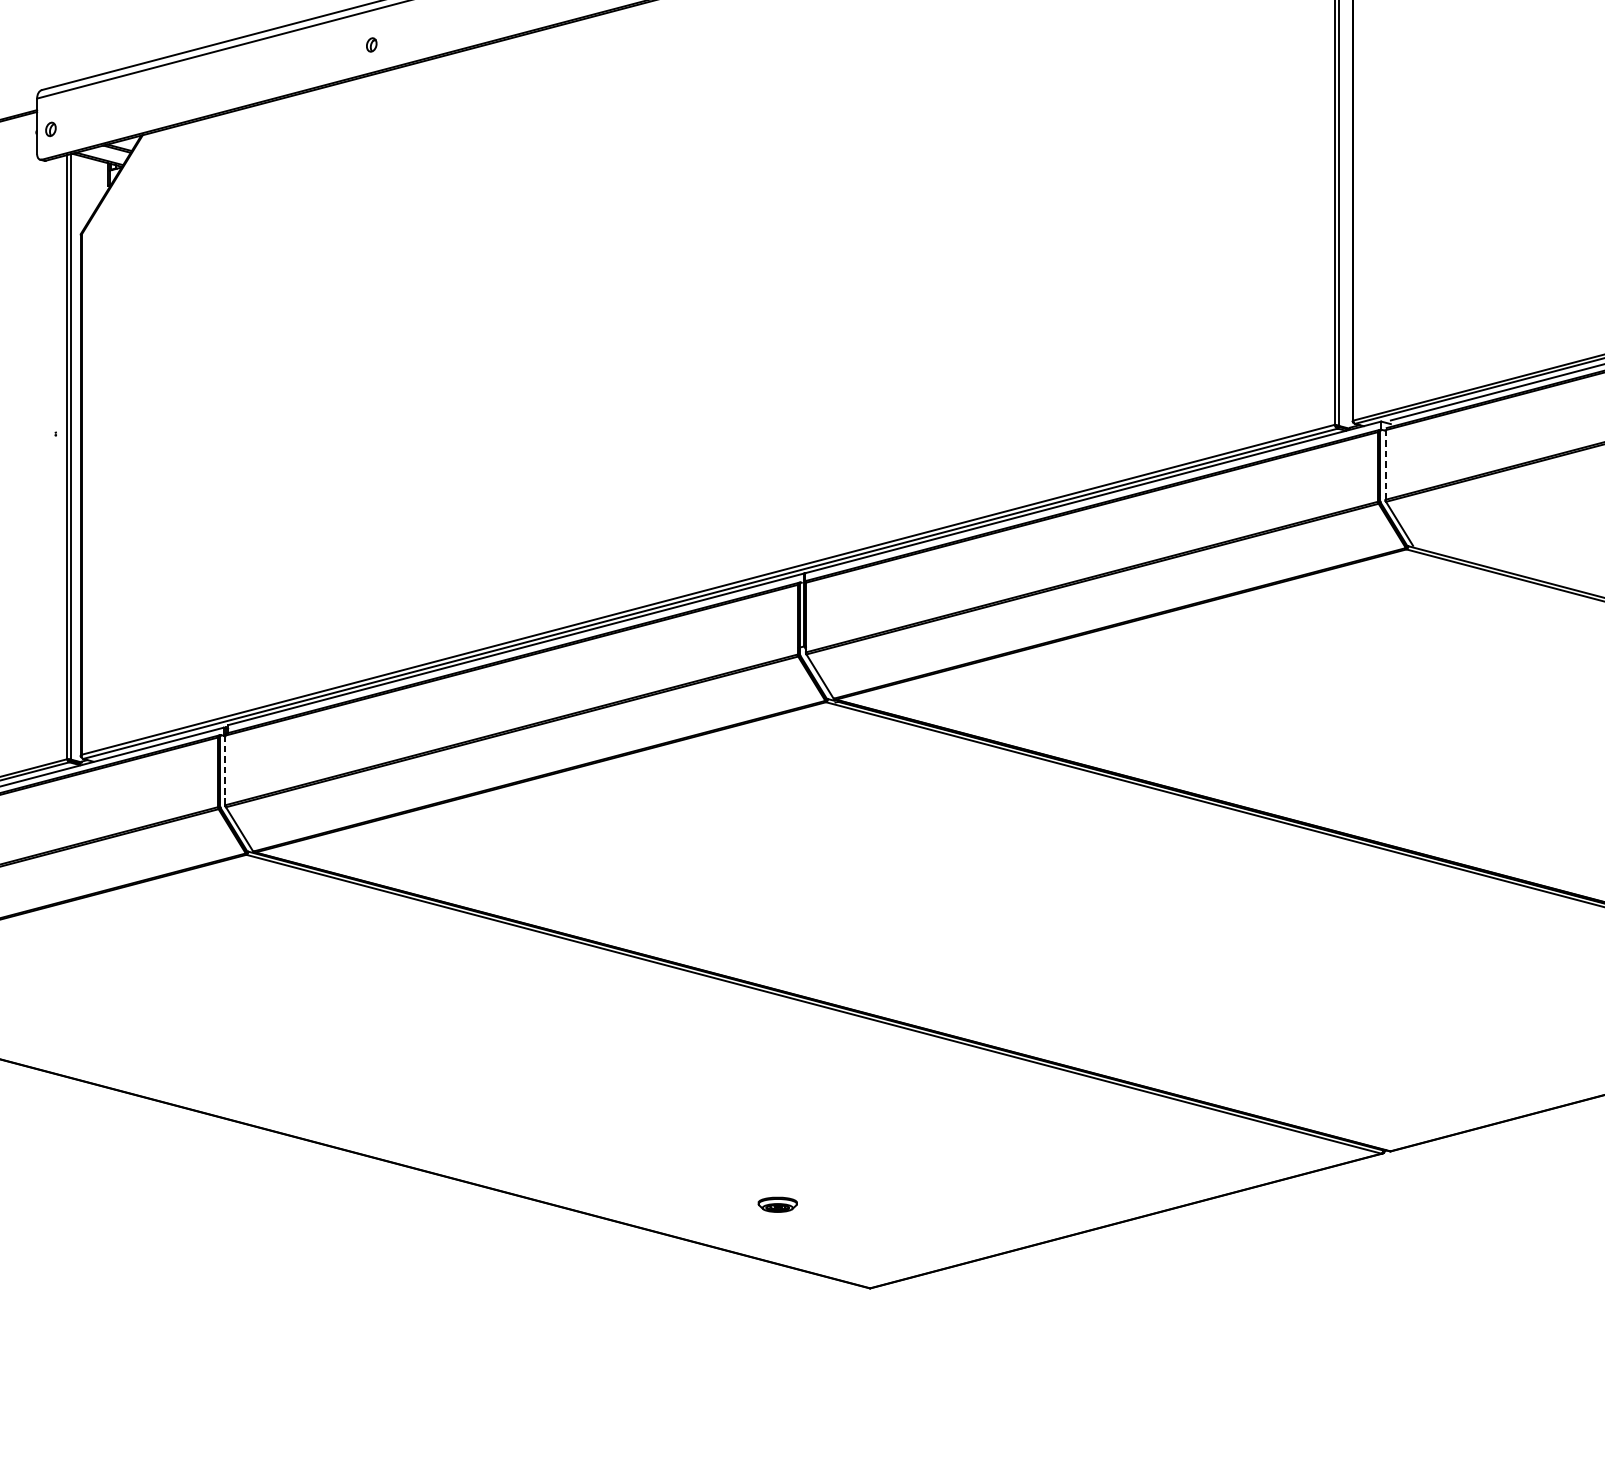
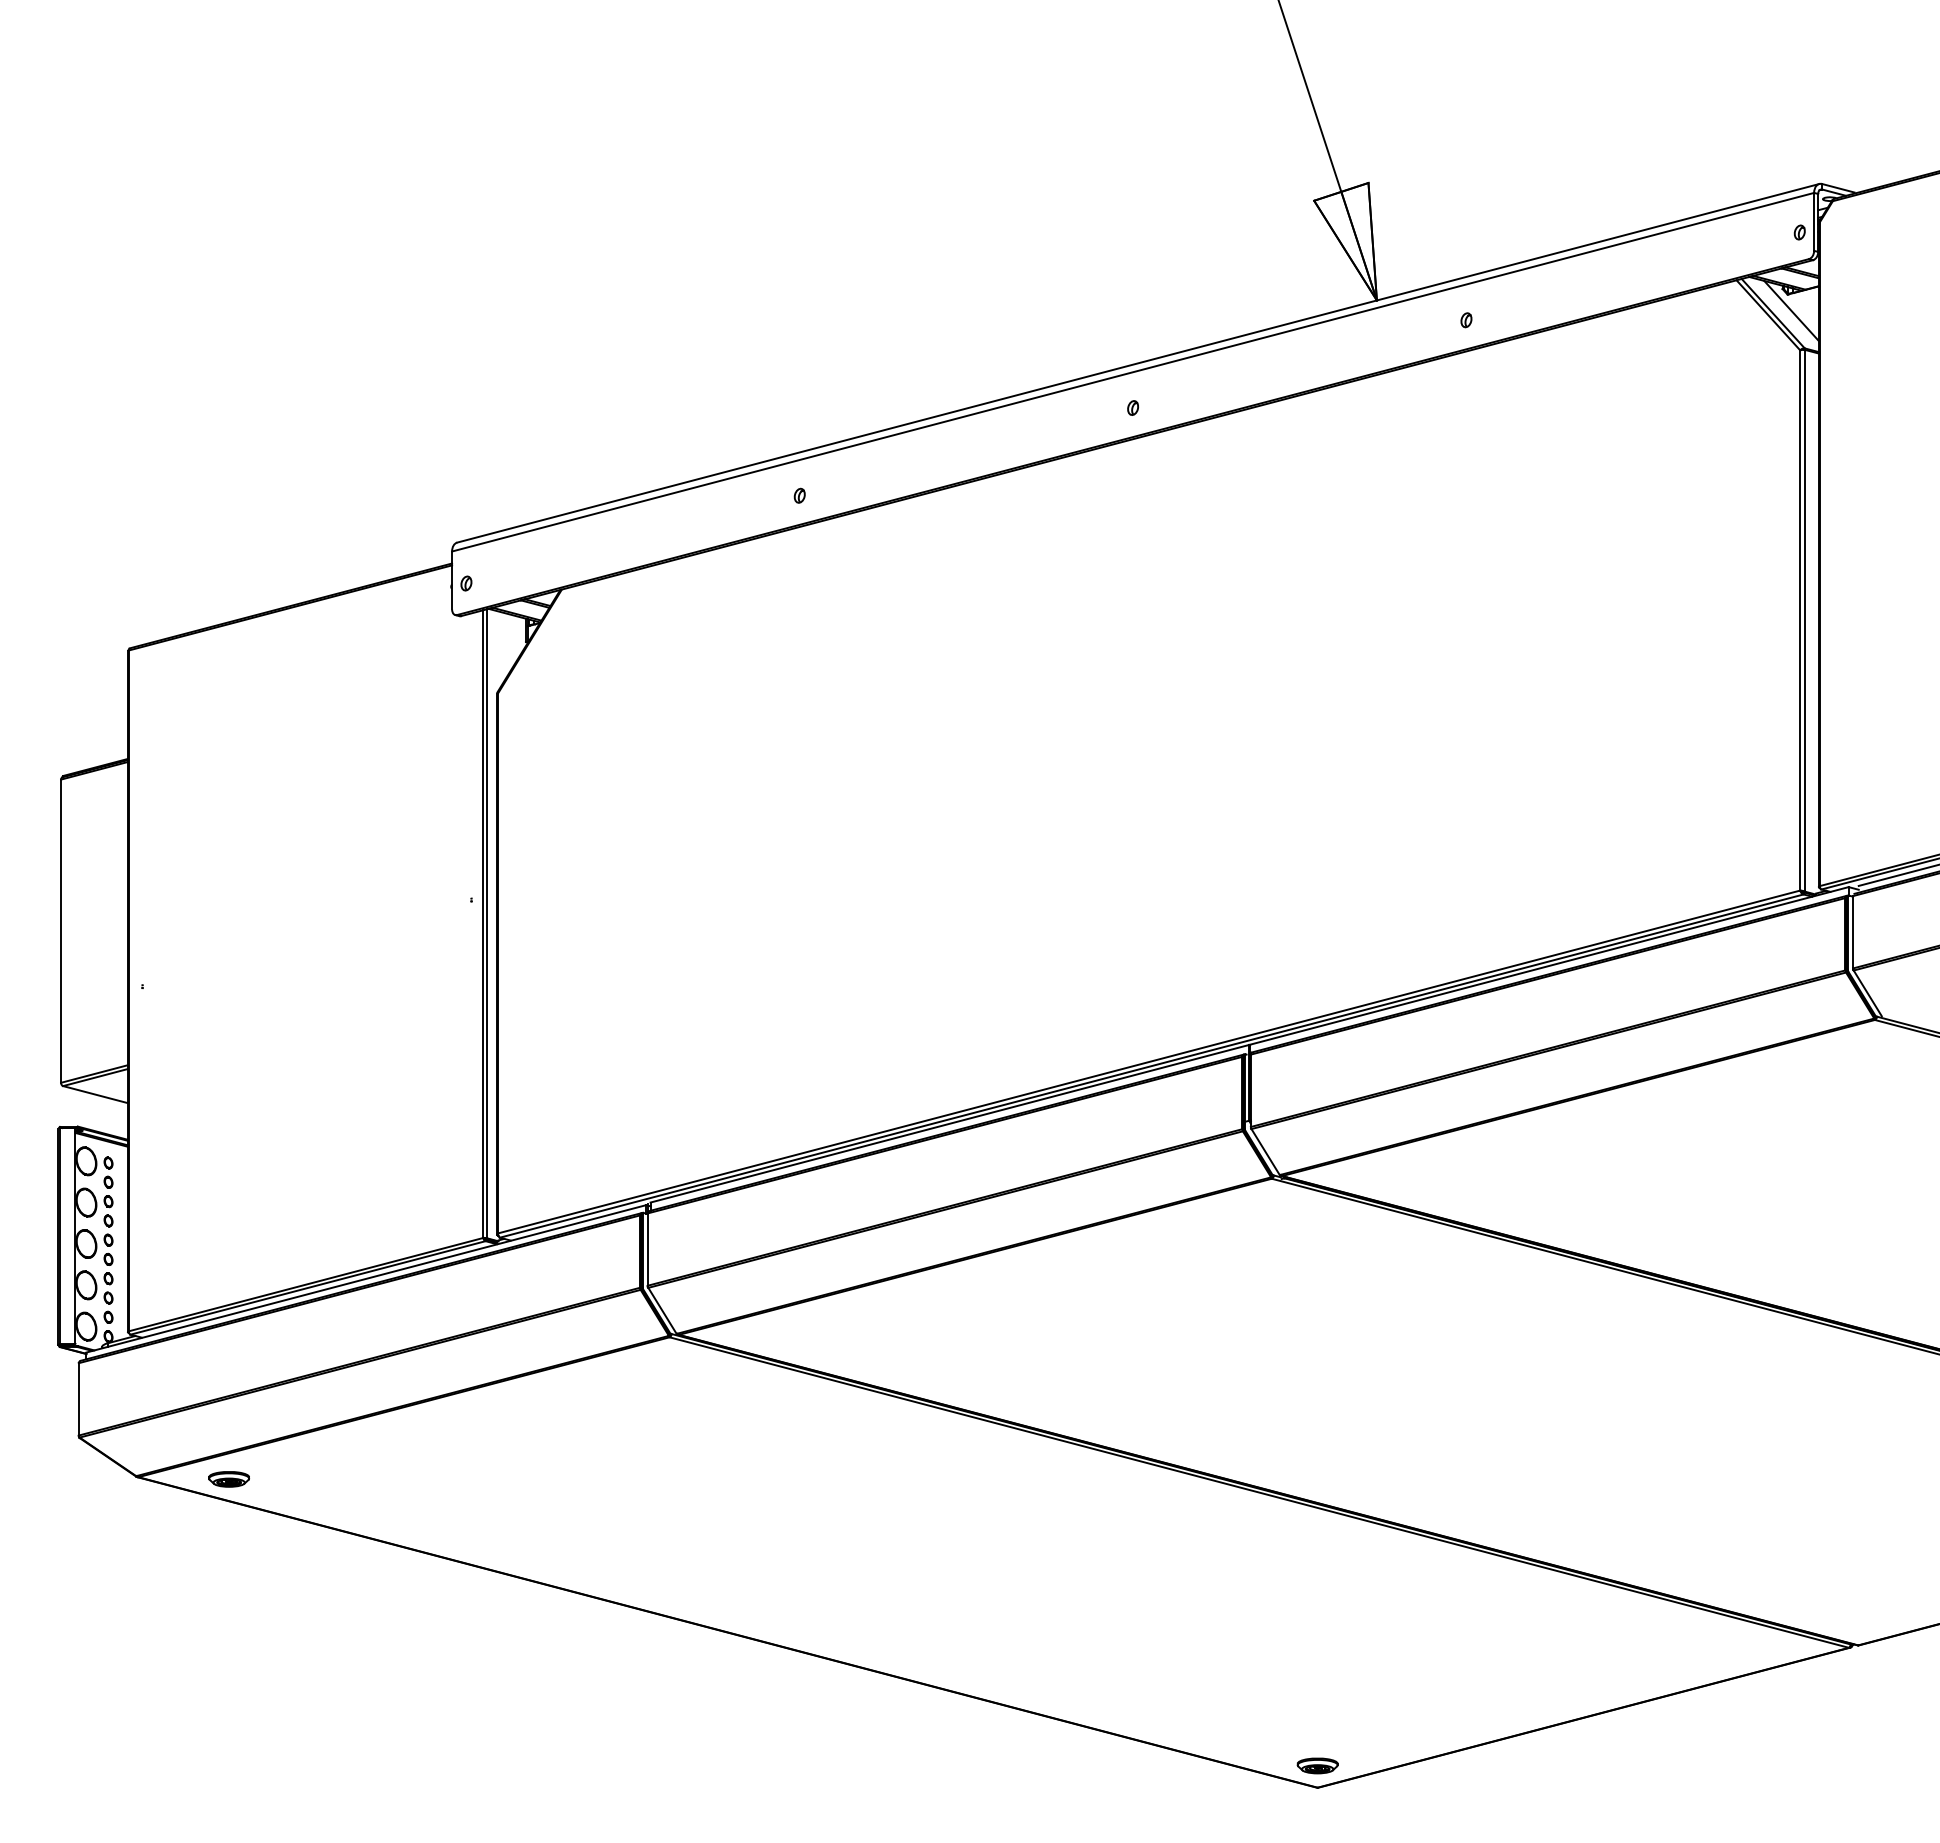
line: (1385, 464) -> (1853, 931), dashed -> solid
line: (225, 770) -> (647, 1249), dashed -> solid
part: (777, 1204) -> (1317, 1765), moved

